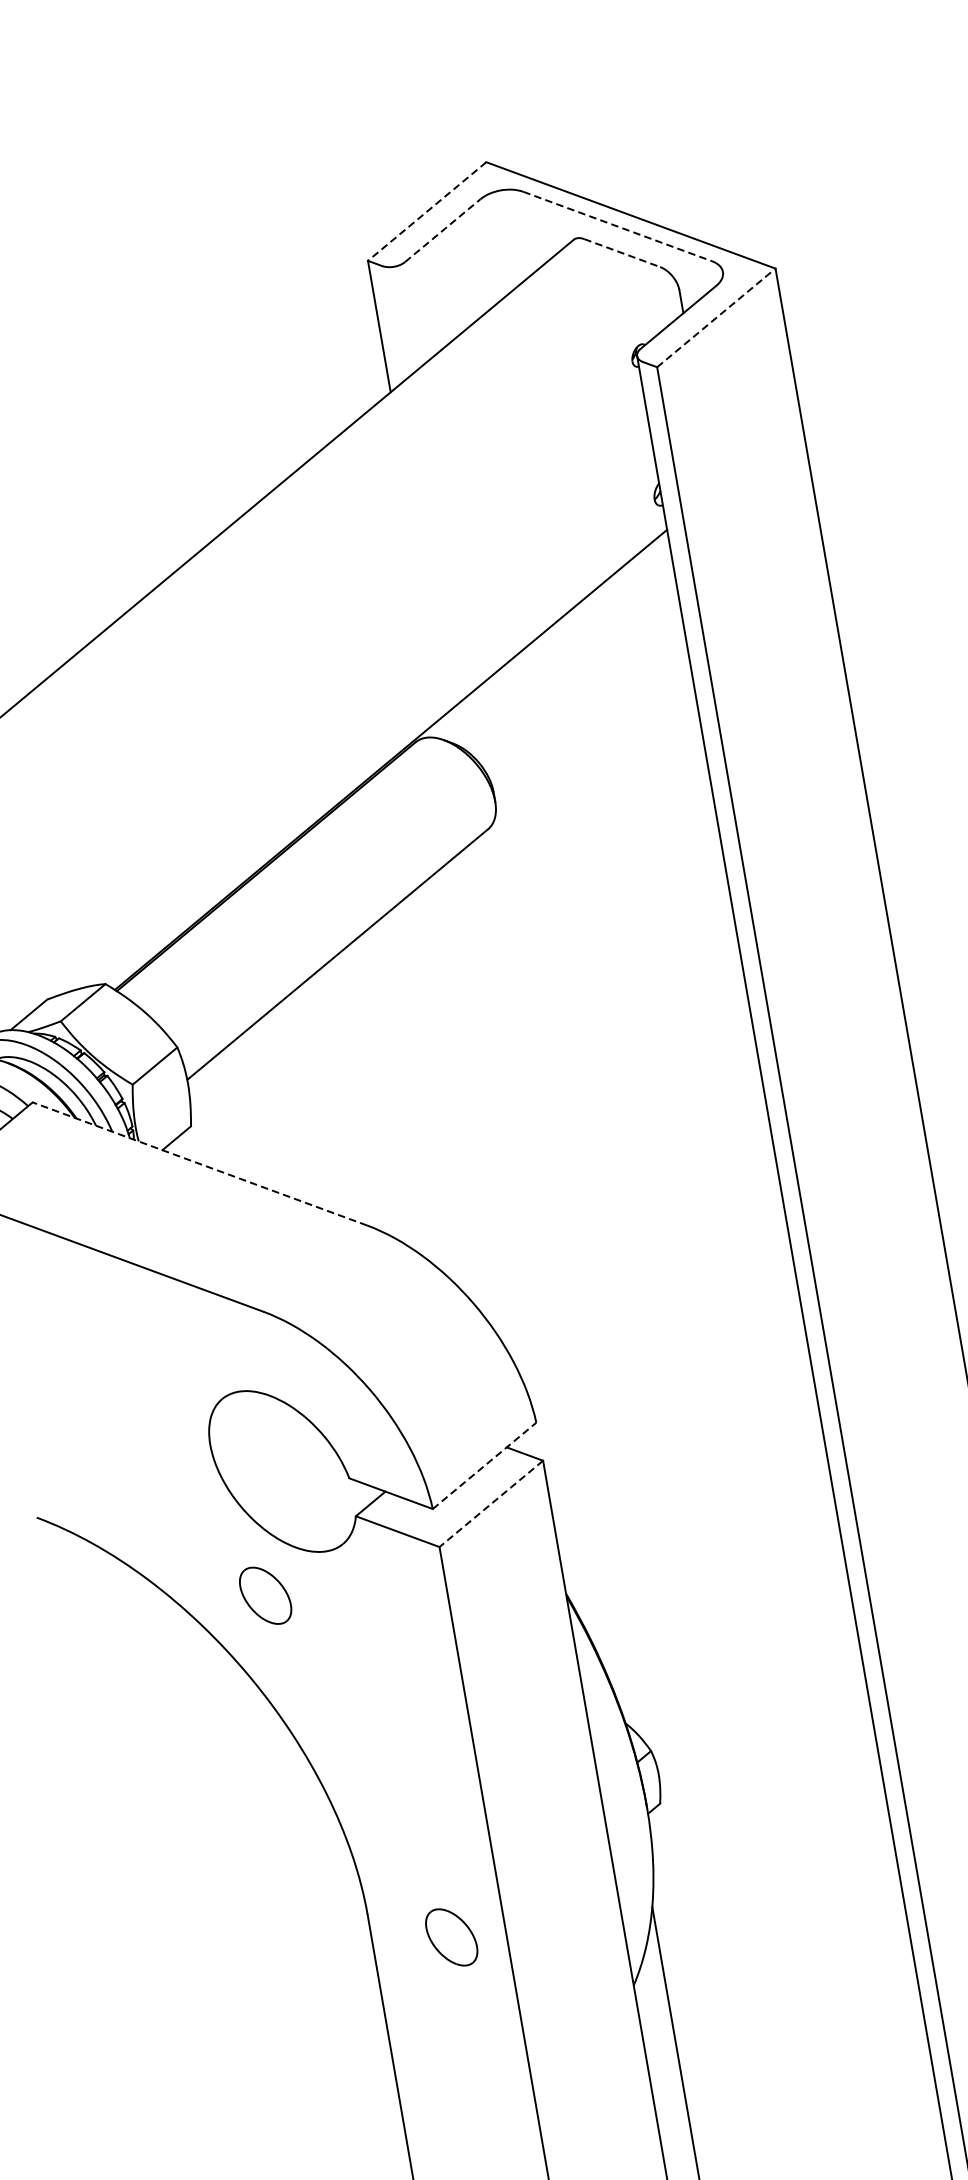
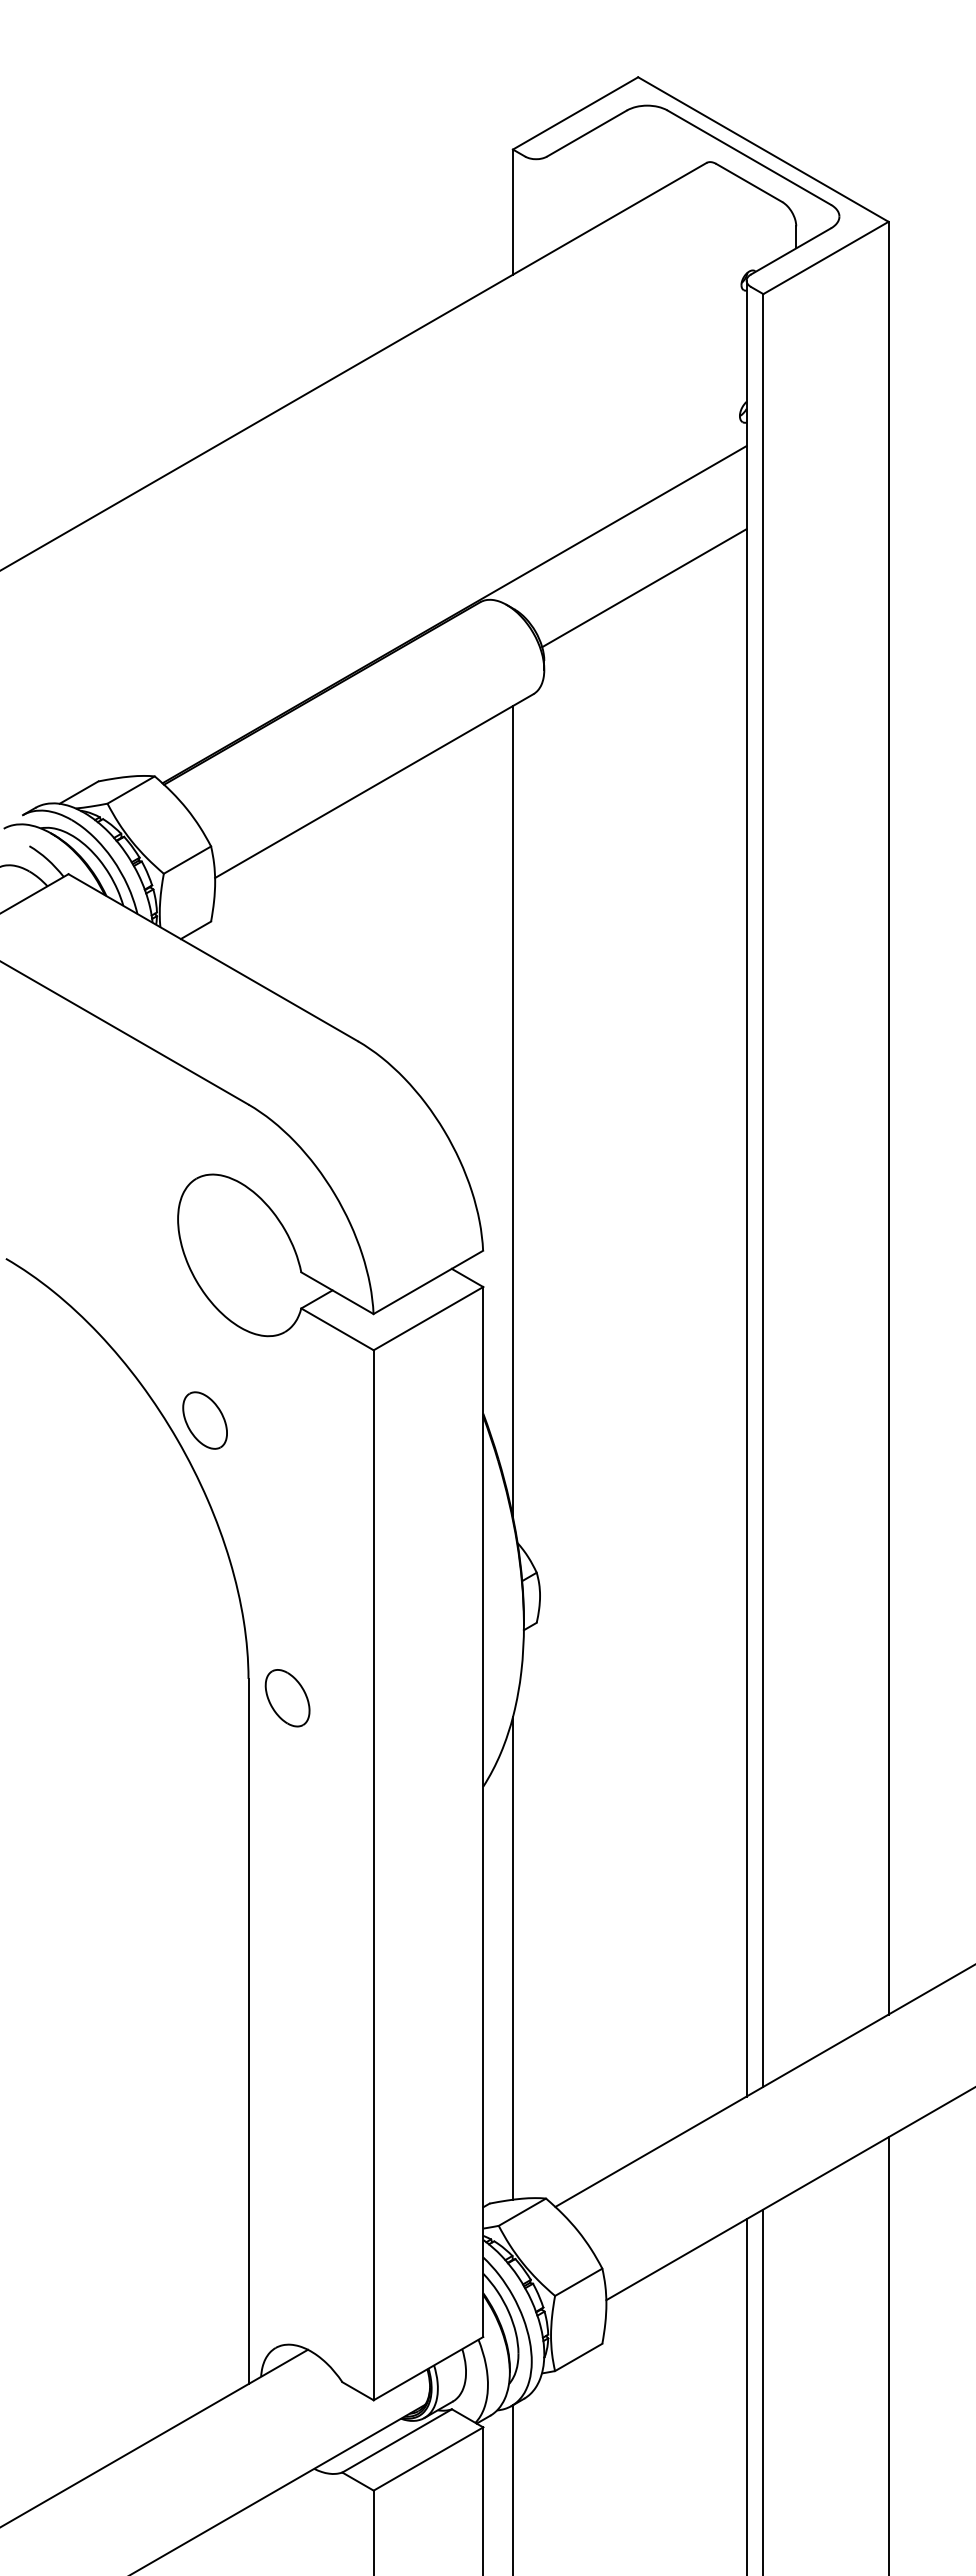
line: (427, 211) -> (575, 113), dashed -> solid
line: (617, 226) -> (749, 157), dashed -> solid
line: (443, 230) -> (587, 133), dashed -> solid
line: (622, 252) -> (749, 182), dashed -> solid
line: (716, 317) -> (826, 257), dashed -> solid
line: (585, 697) -> (644, 588), added
line: (198, 1163) -> (212, 957), dashed -> solid
line: (541, 1271) -> (512, 1111), added
line: (484, 1465) -> (428, 1282), dashed -> solid
line: (491, 1503) -> (428, 1318), dashed -> solid
part: (264, 1595) -> (204, 1420), moved
part: (451, 1937) -> (287, 1698), moved

